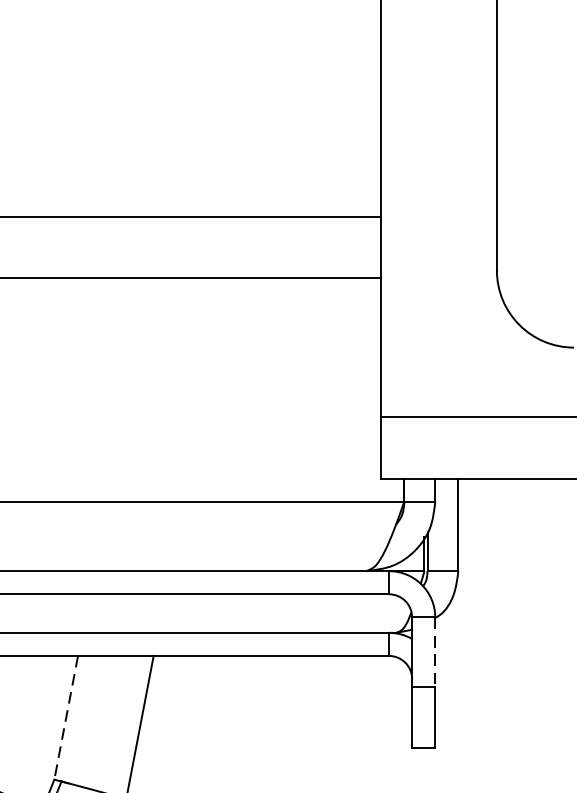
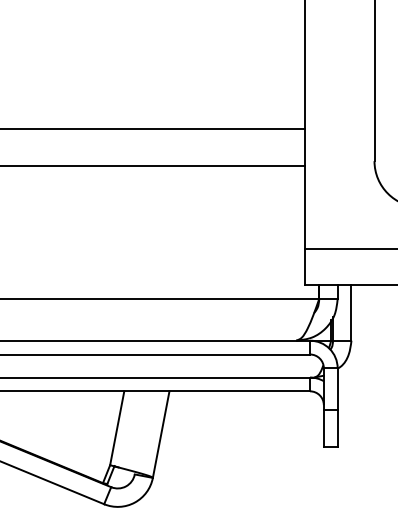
line: (434, 652) -> (337, 389), dashed -> solid
line: (66, 718) -> (117, 428), dashed -> solid

